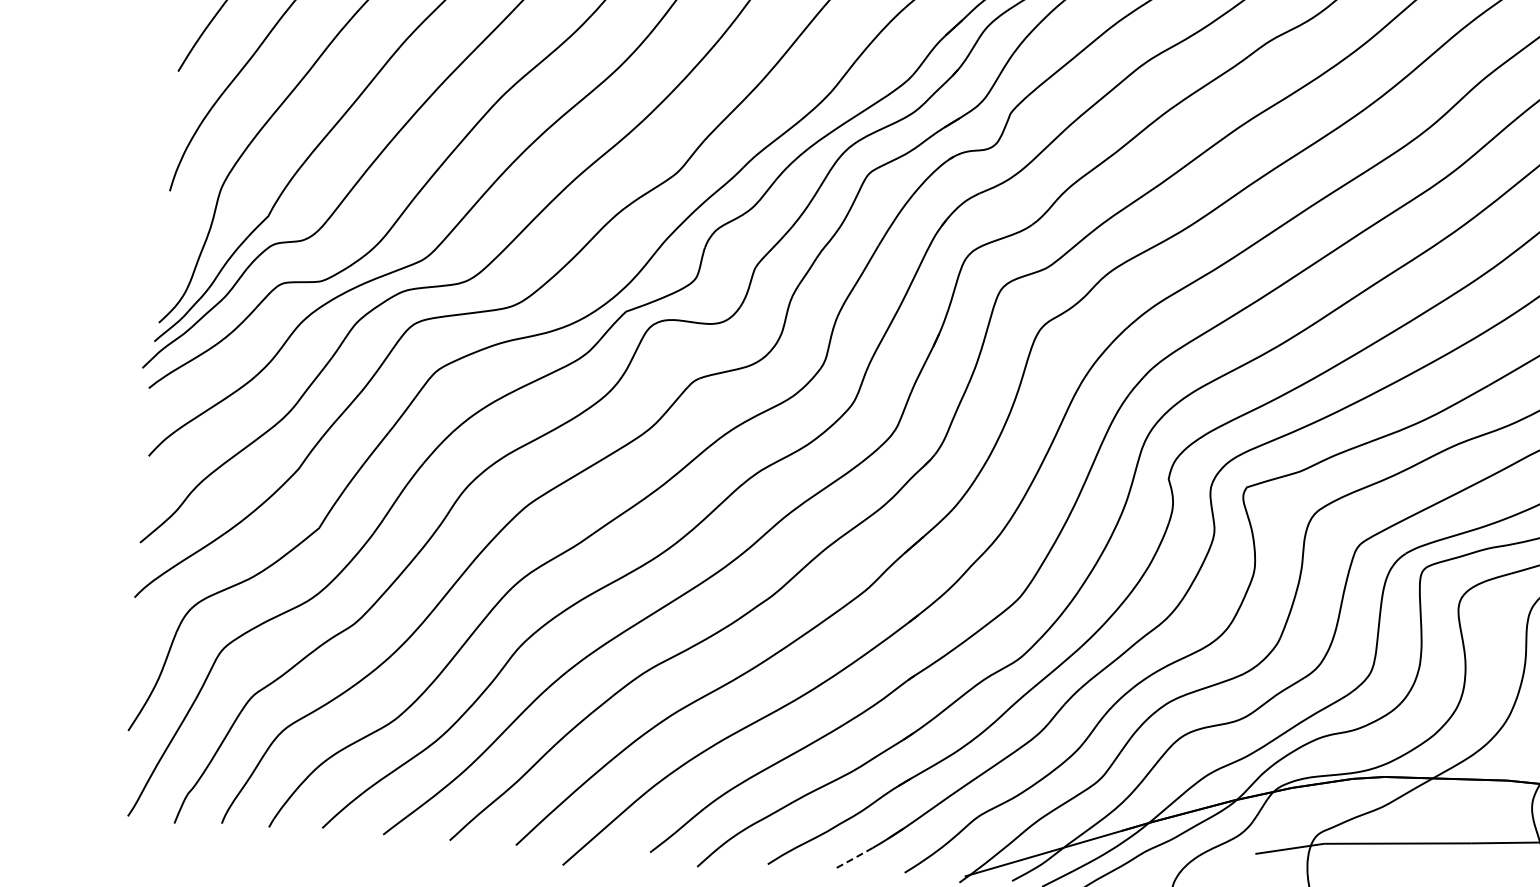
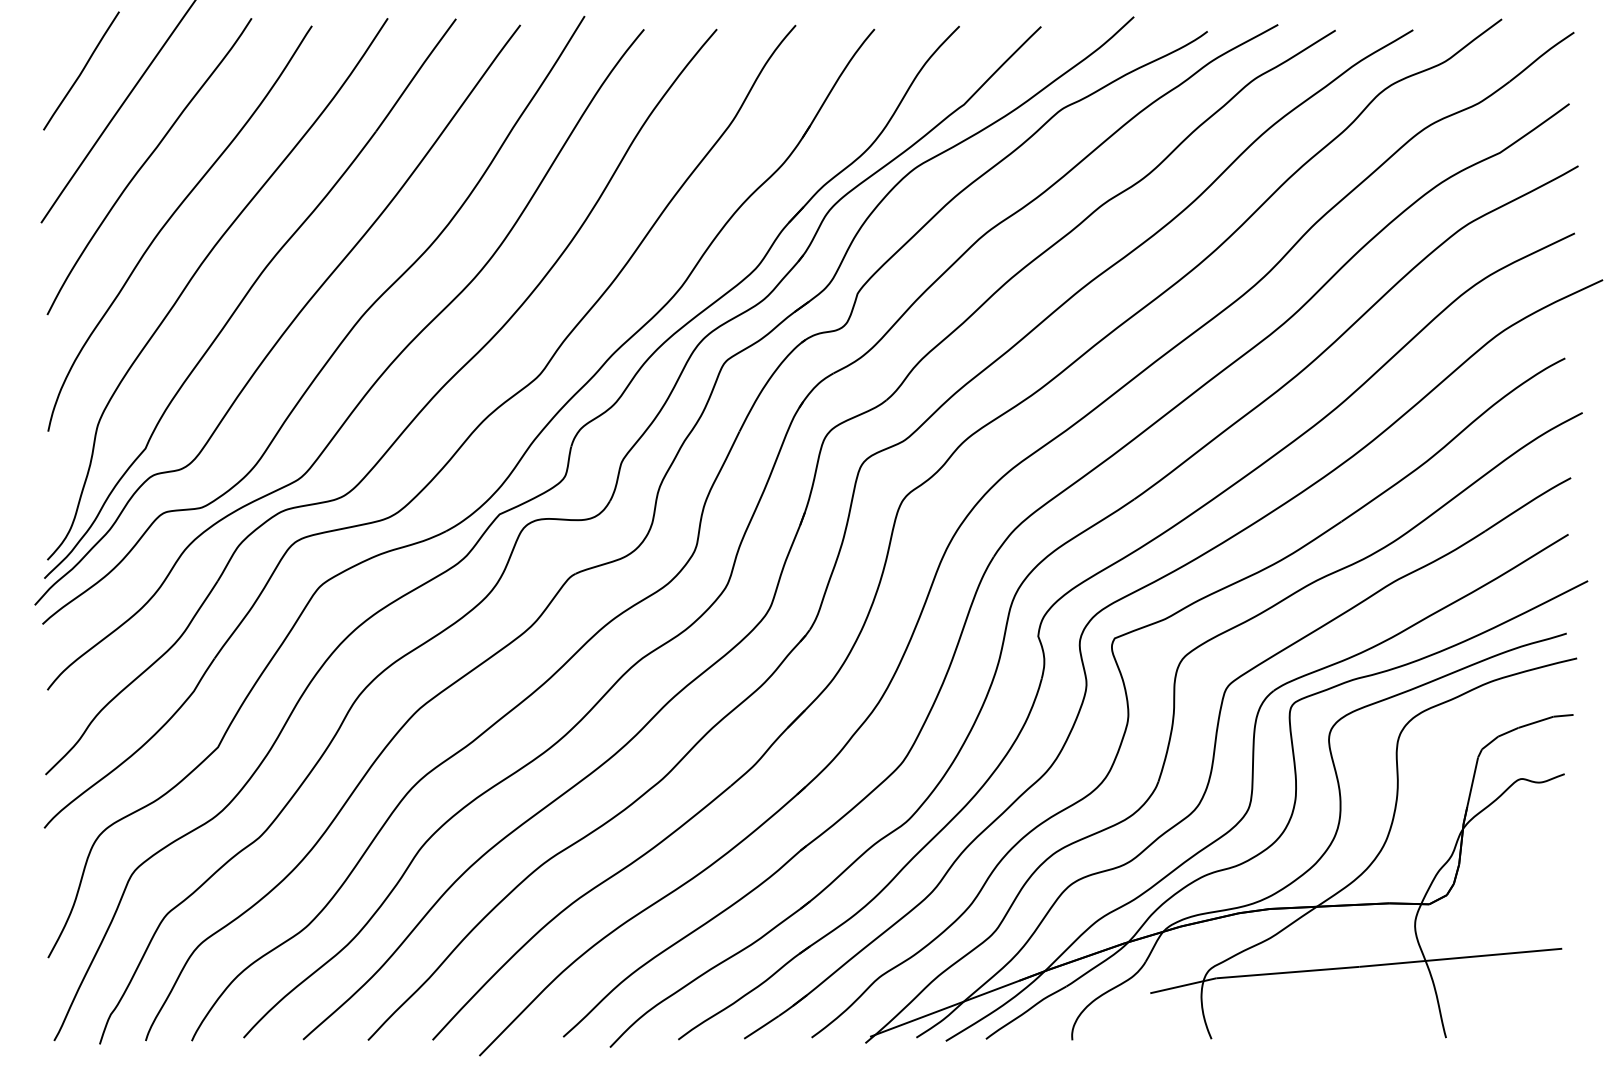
line: (854, 858) -> (761, 1027), dashed -> solid

